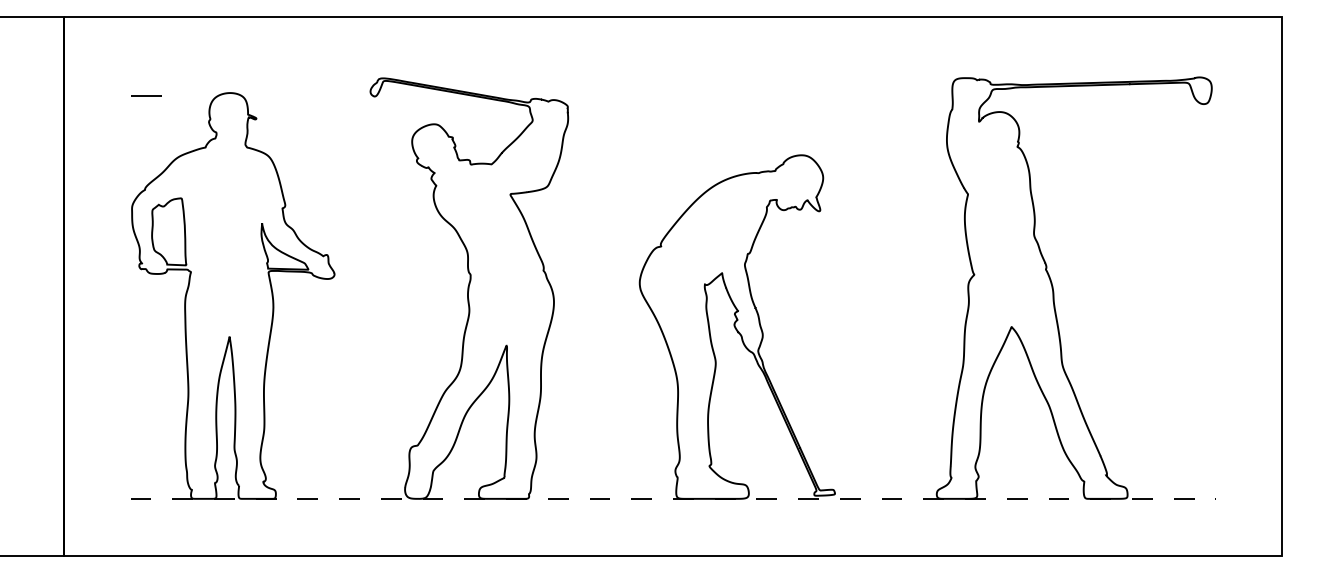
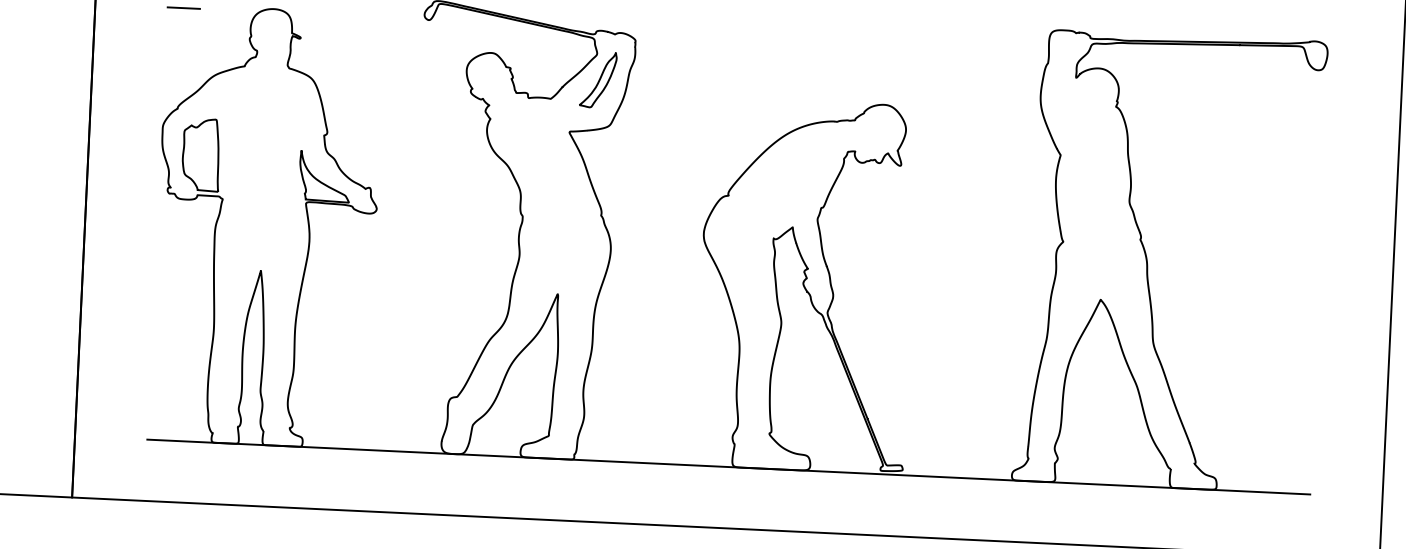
part: (534, 144) -> (597, 79), added
line: (673, 498) -> (729, 466), dashed -> solid

